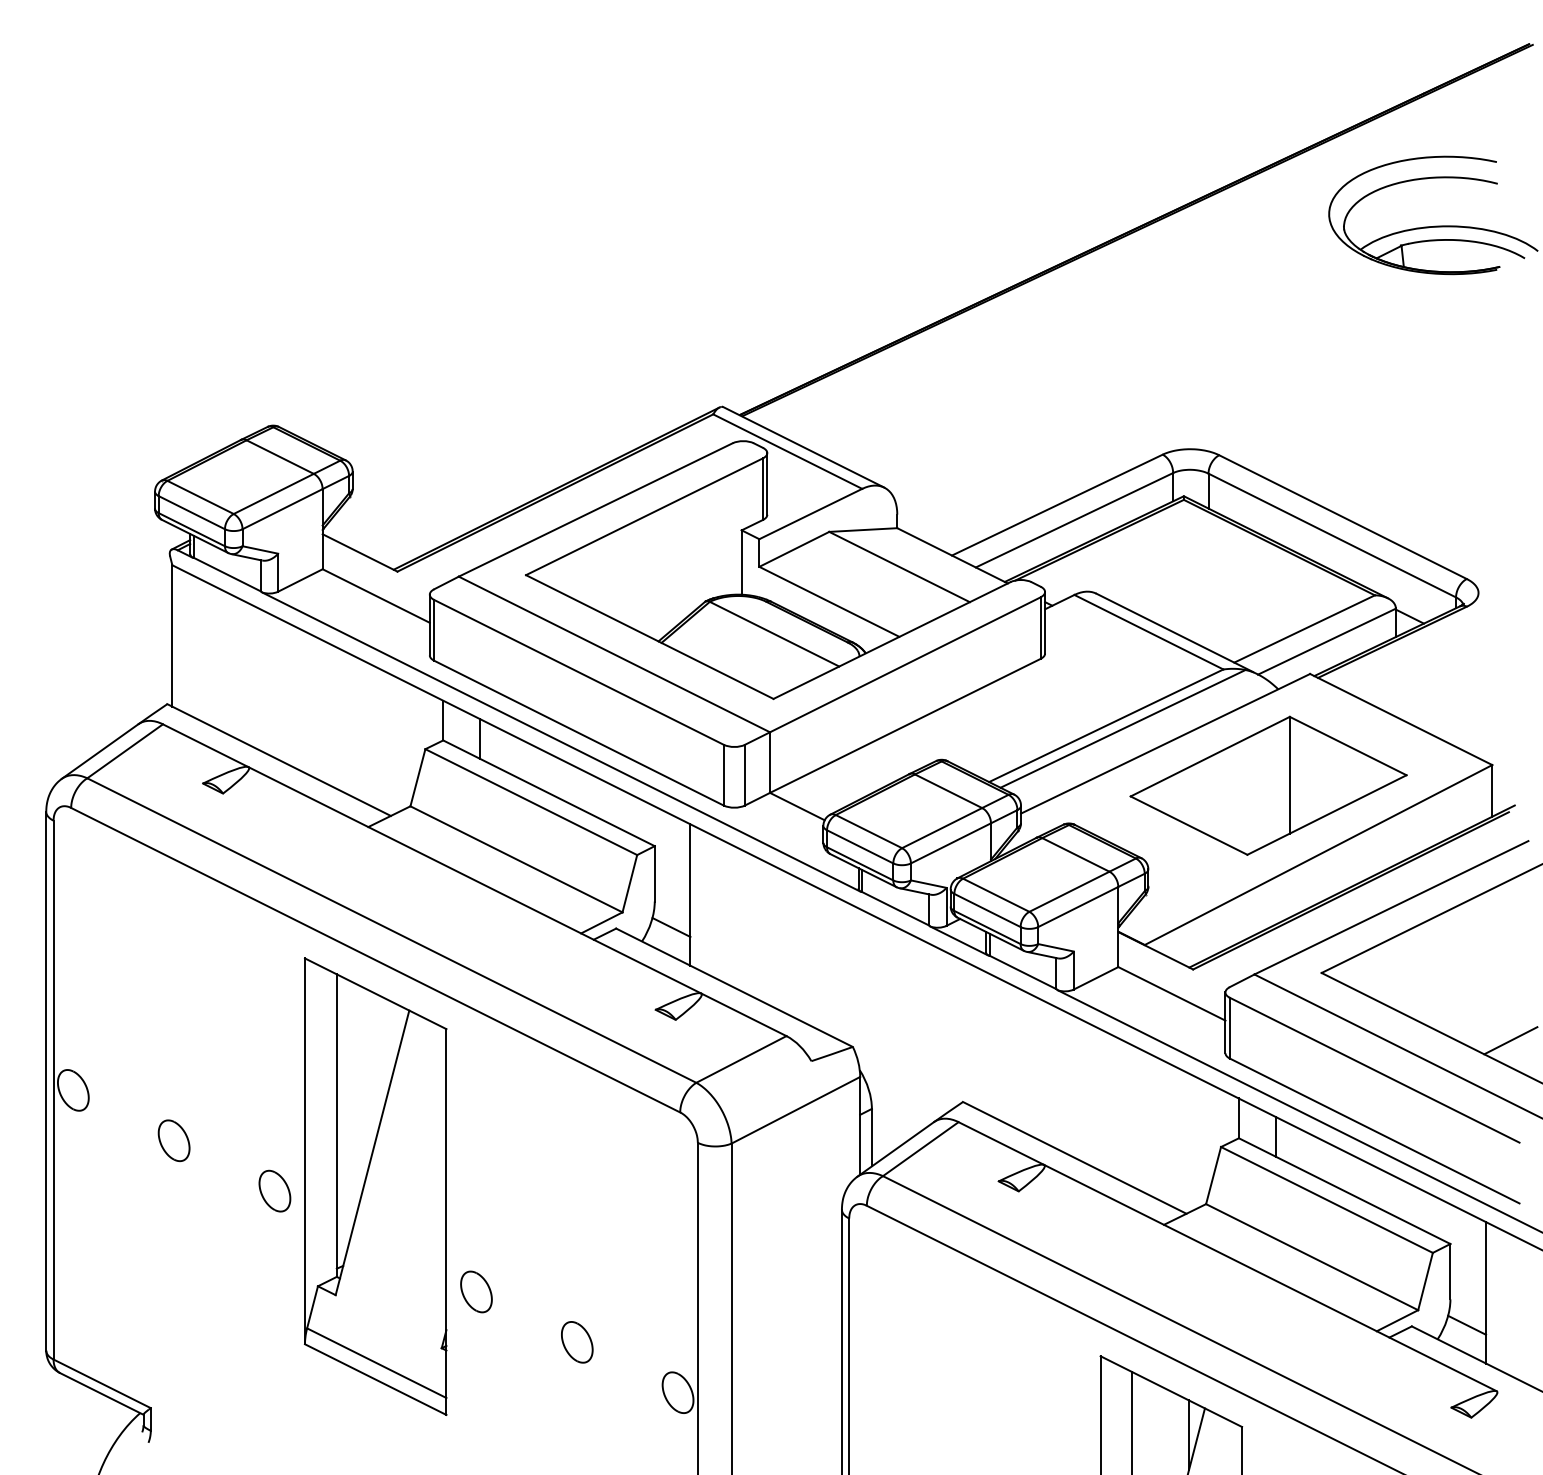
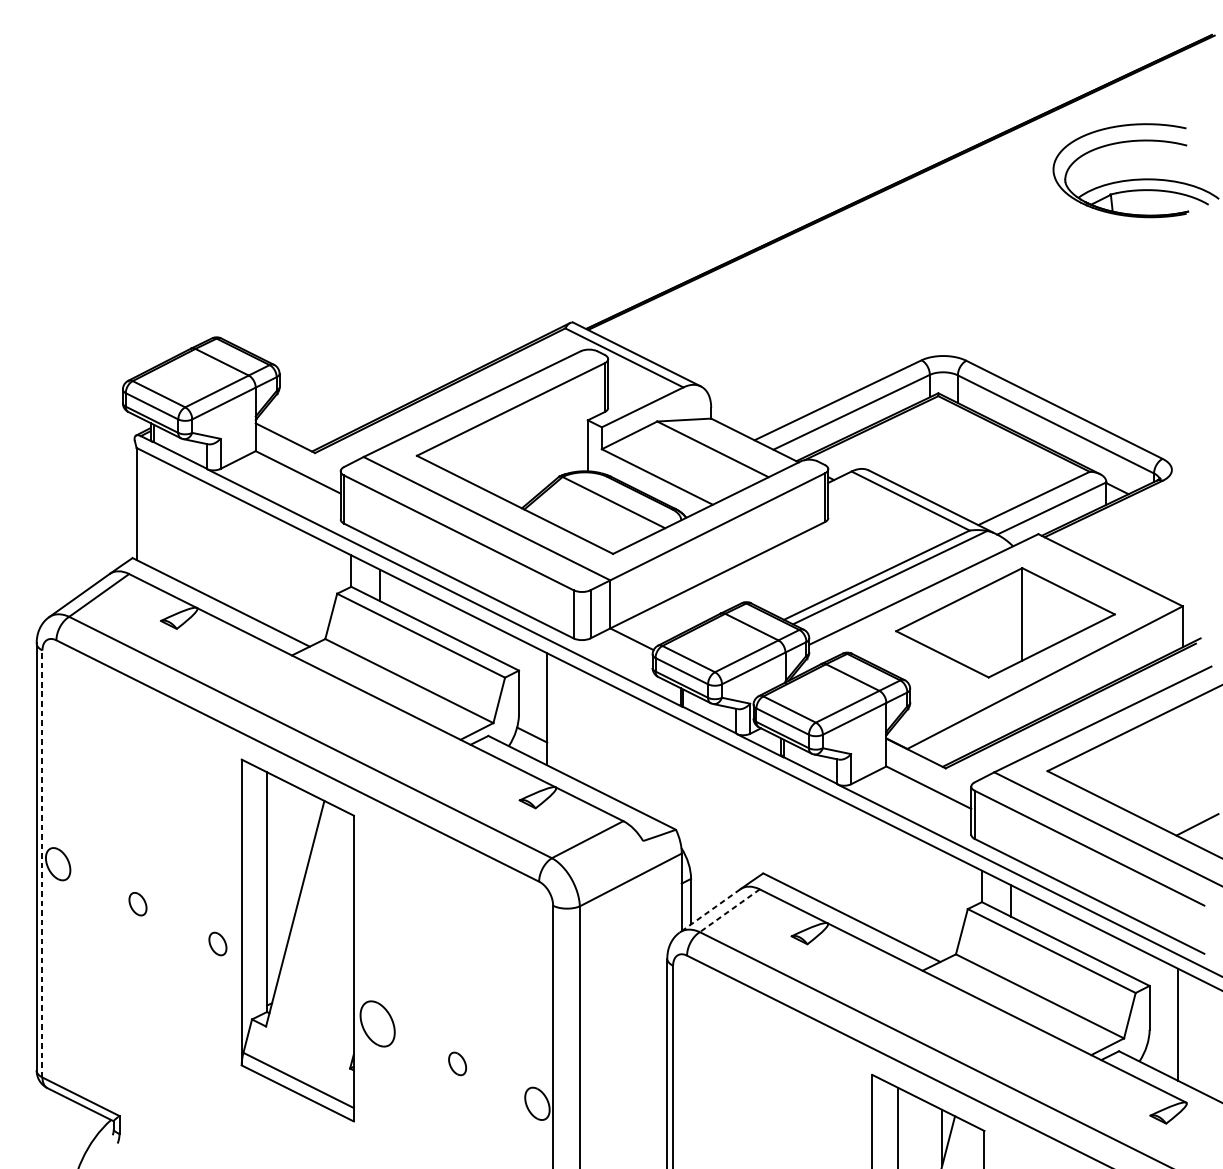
line: (53, 1089) -> (42, 863), solid -> dashed
part: (173, 1140) -> (137, 903), size x0.7
line: (895, 1149) -> (709, 911), solid -> dashed
line: (920, 1149) -> (729, 911), solid -> dashed
part: (274, 1190) -> (217, 943), size x0.7
part: (476, 1291) -> (377, 1023), size x1.4
line: (1467, 1324) -> (1163, 1049), removed
part: (577, 1342) -> (457, 1064), size x0.7

